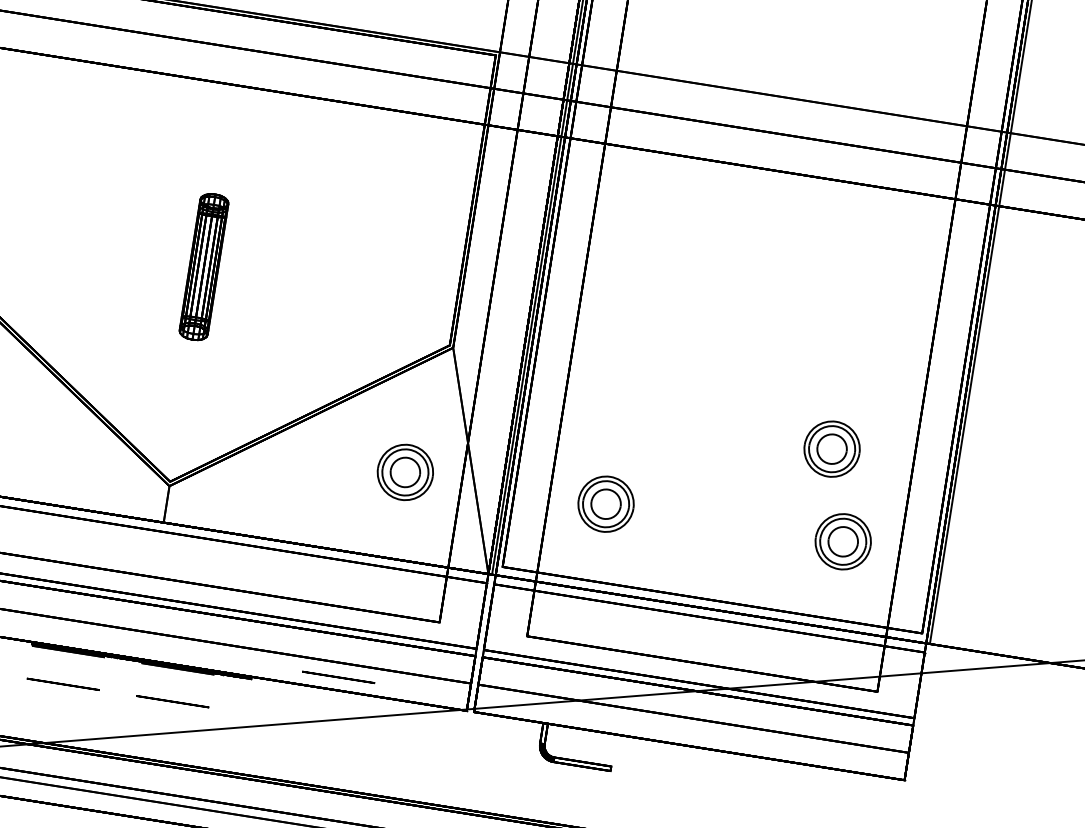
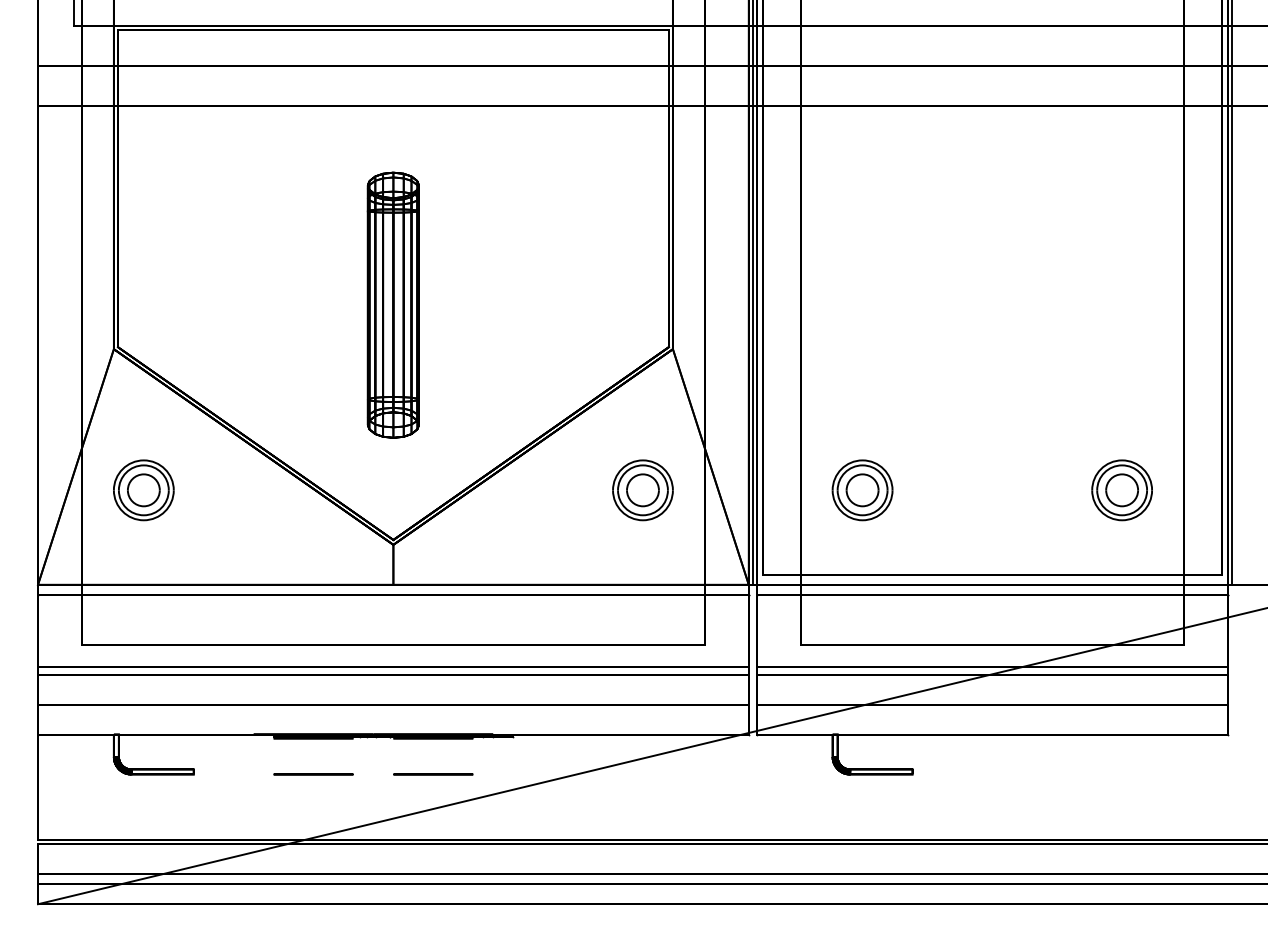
part: (203, 266) -> (392, 304), size x1.67
part: (832, 449) -> (1094, 393), removed
circle: (338, 677) -> (606, 720), removed

